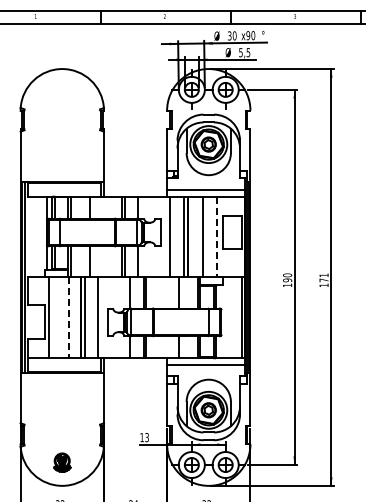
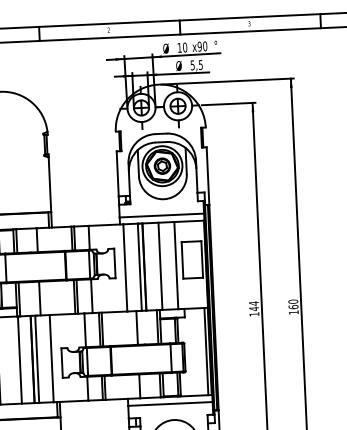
text: (229, 35) -> (179, 47), 30 -> 10
line: (217, 237) -> (176, 266), dashed -> solid
text: (287, 277) -> (253, 305), 190 -> 144
text: (323, 277) -> (292, 304), 171 -> 160
line: (68, 318) -> (19, 360), dashed -> solid

